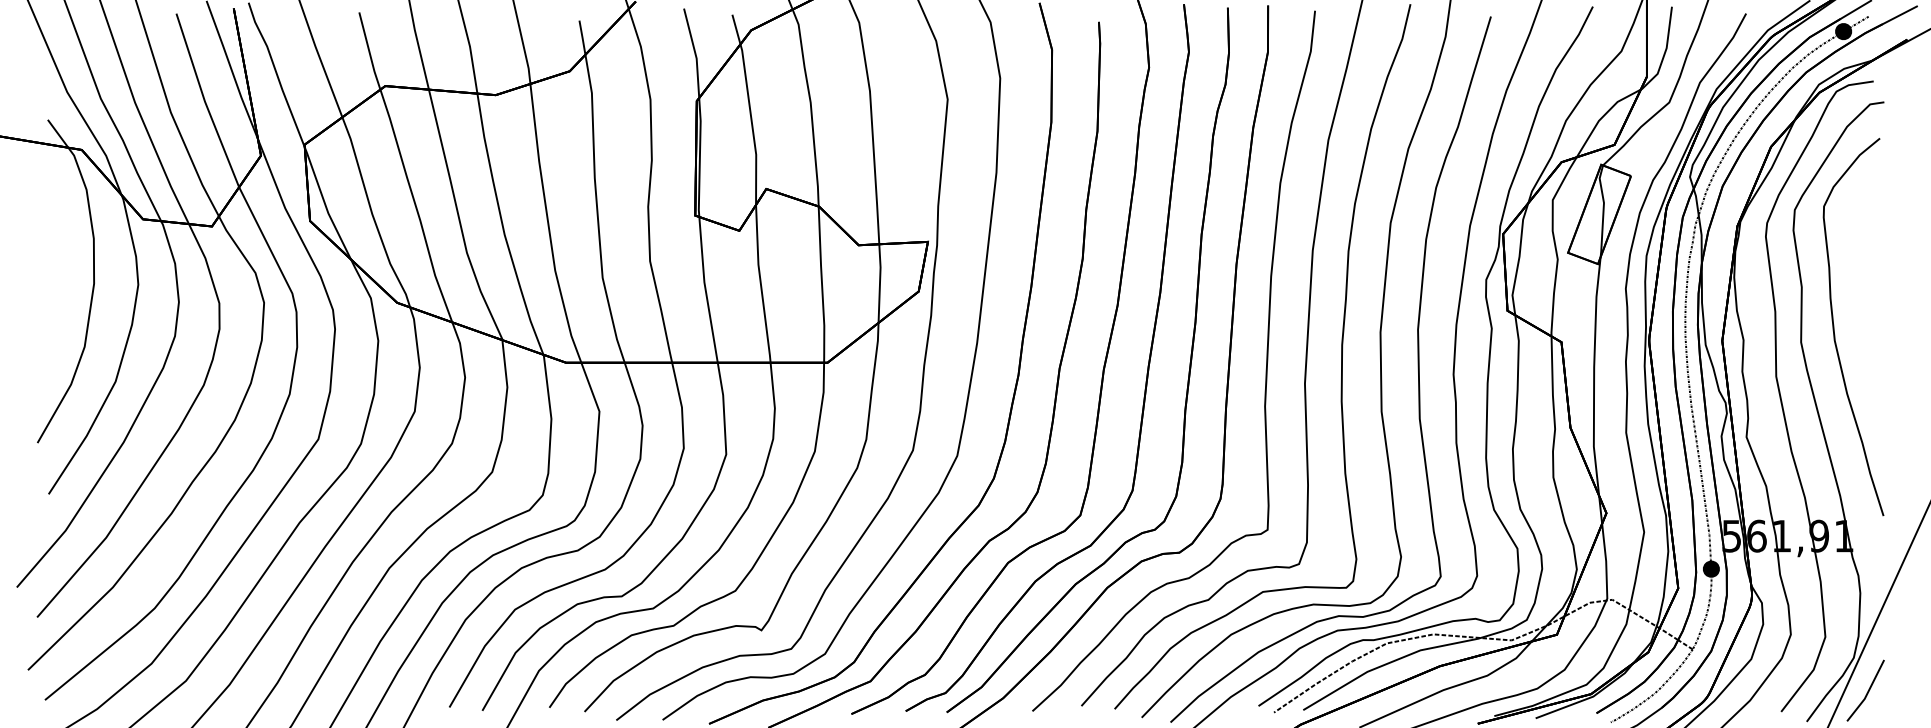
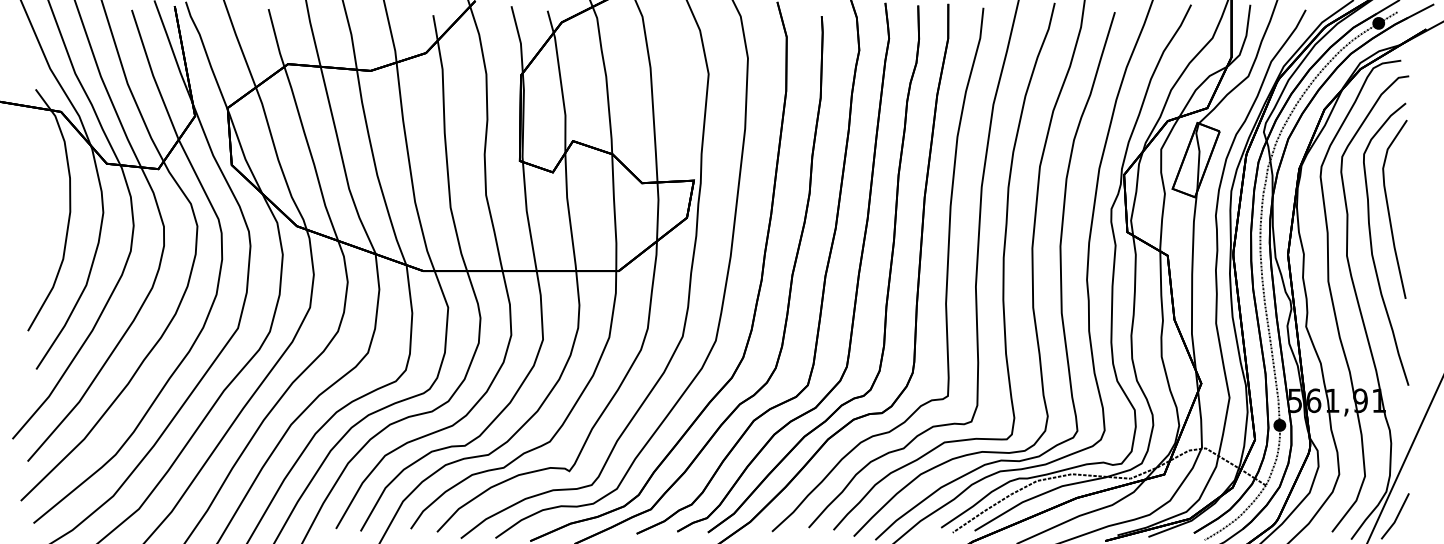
part: (1857, 279) -> (1389, 208), added

